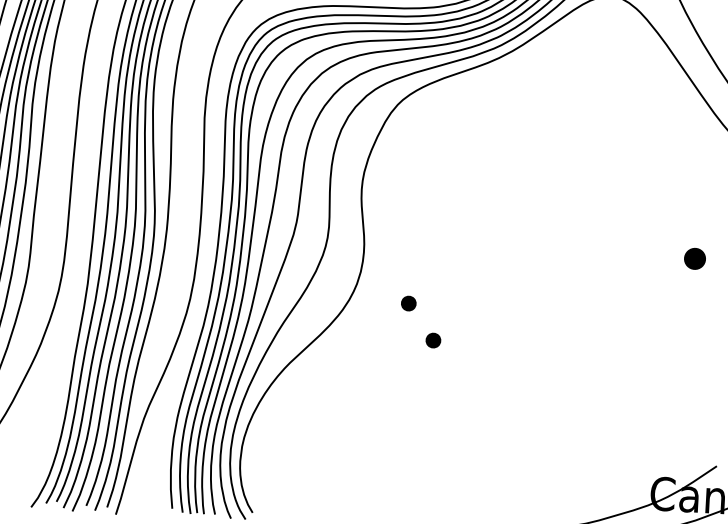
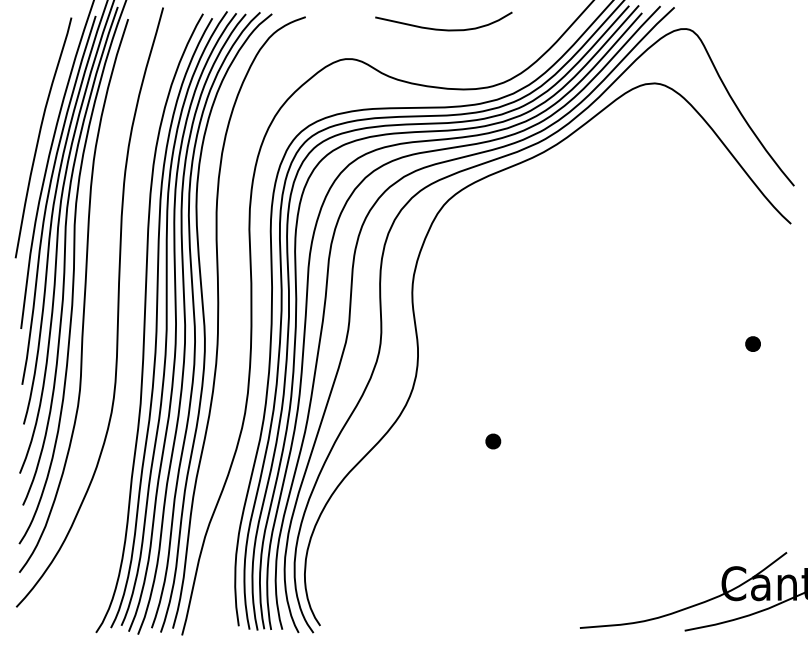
part: (694, 258) -> (752, 343), size x0.71
part: (408, 303) -> (466, 405), removed

